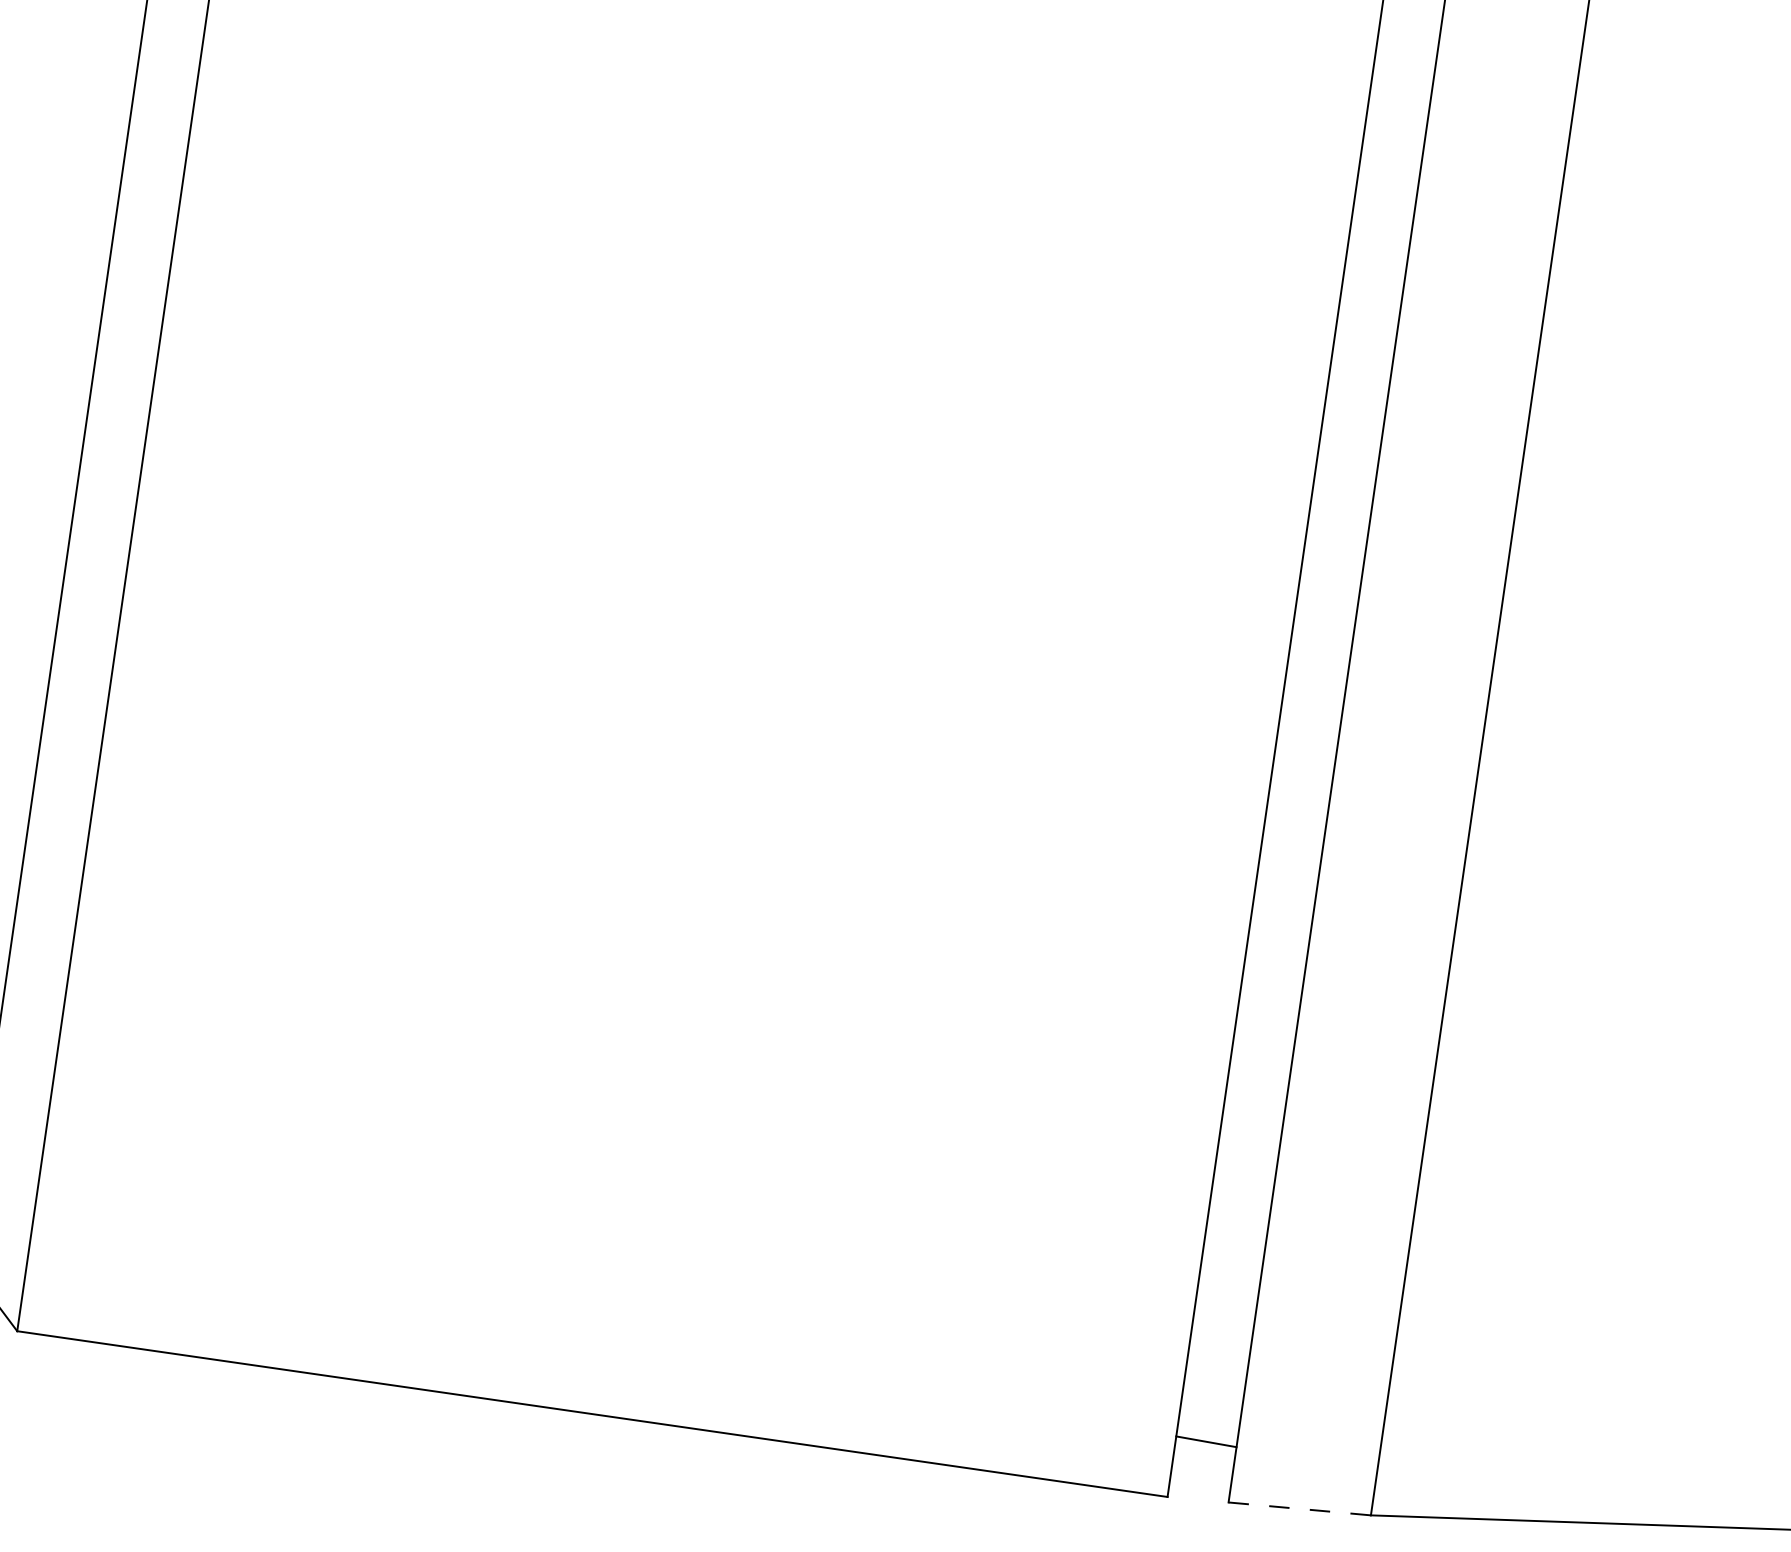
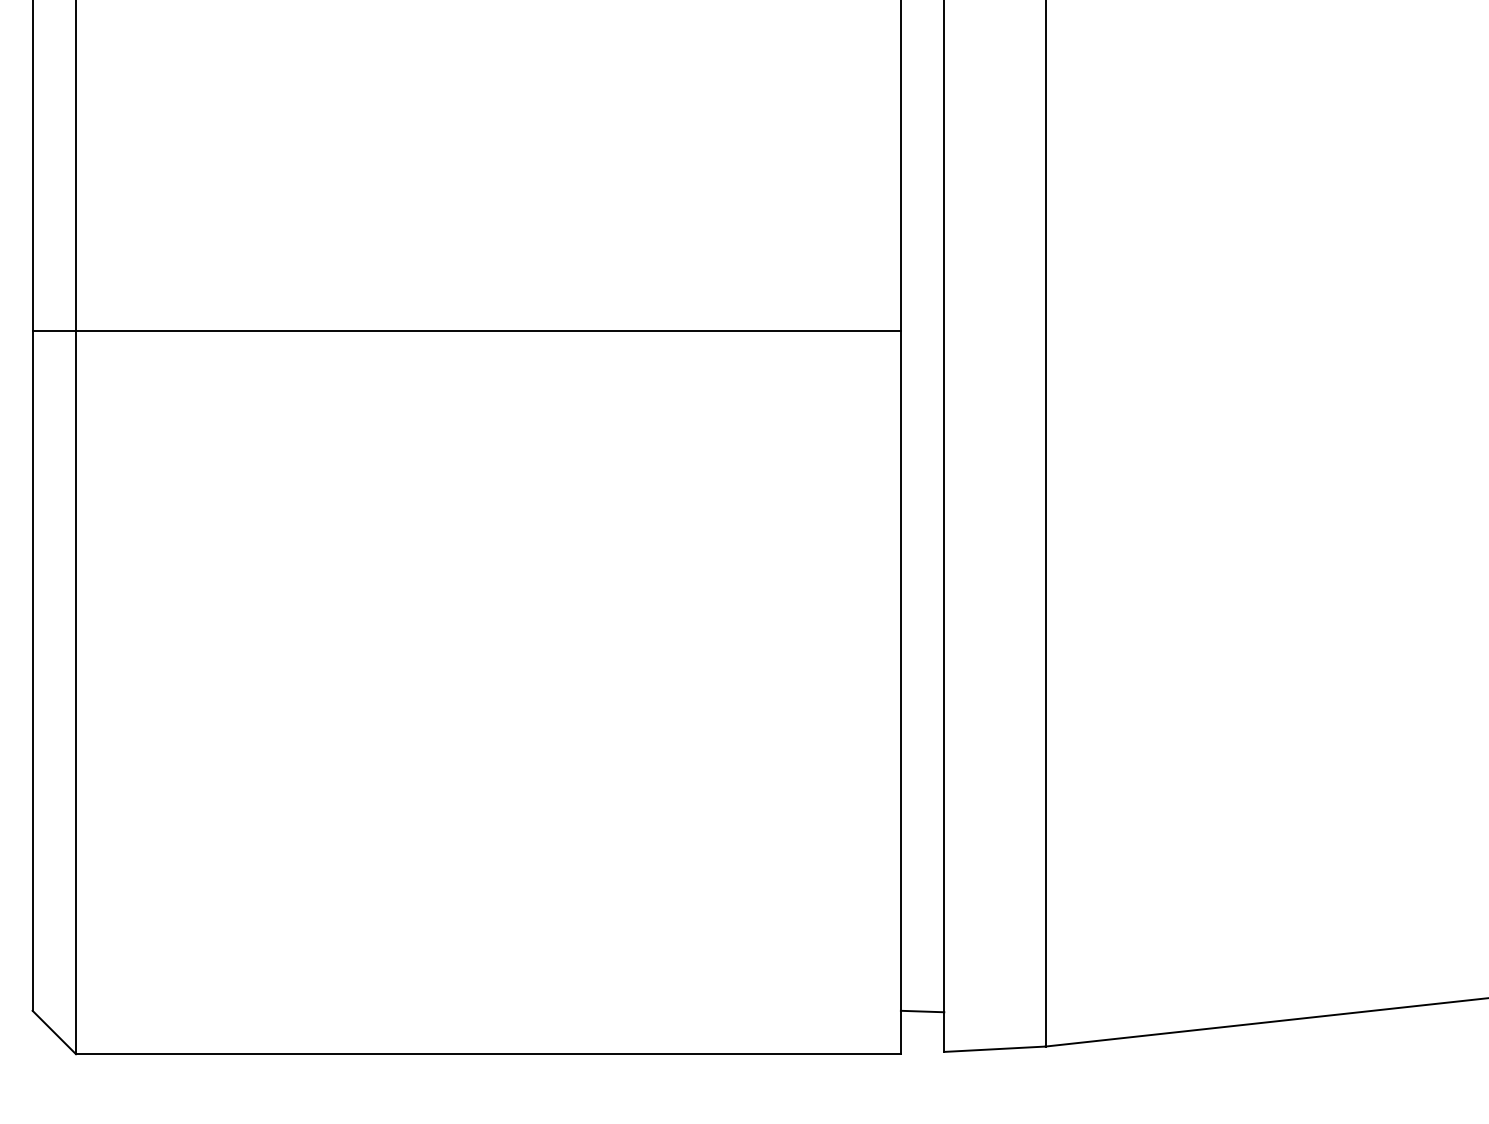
line: (707, 400) -> (466, 330), added
line: (1299, 1509) -> (994, 1049), dashed -> solid

